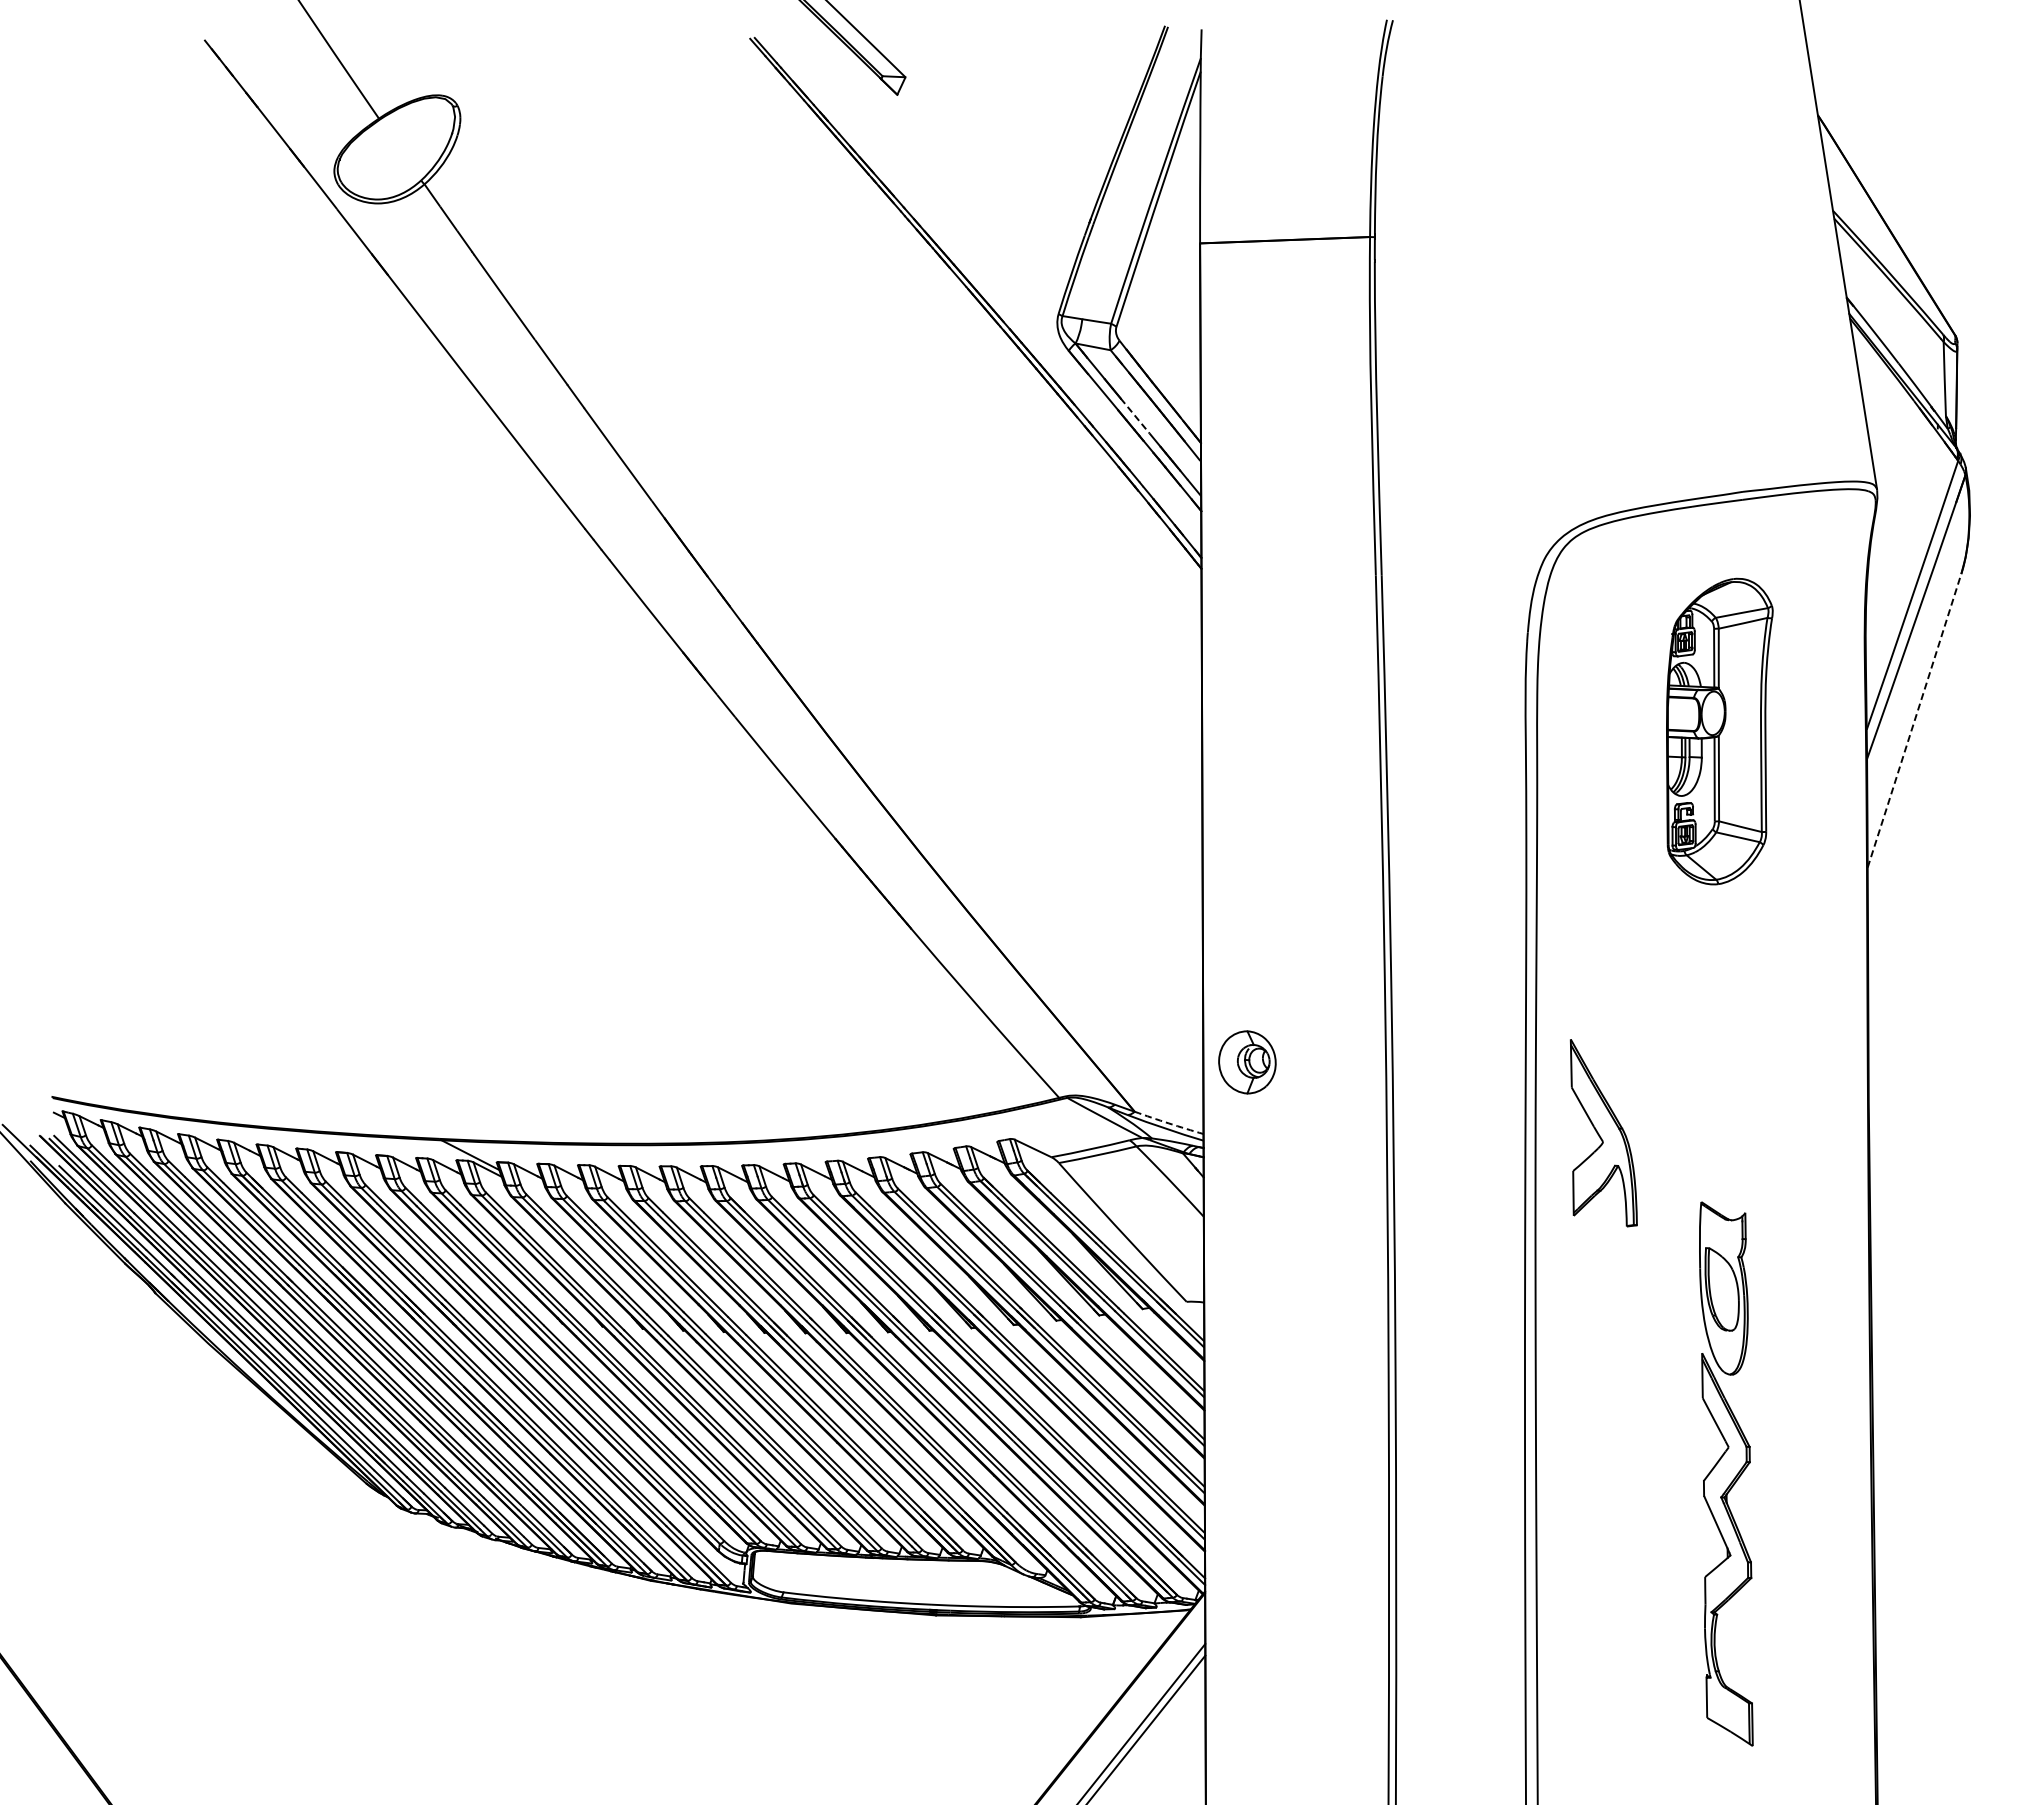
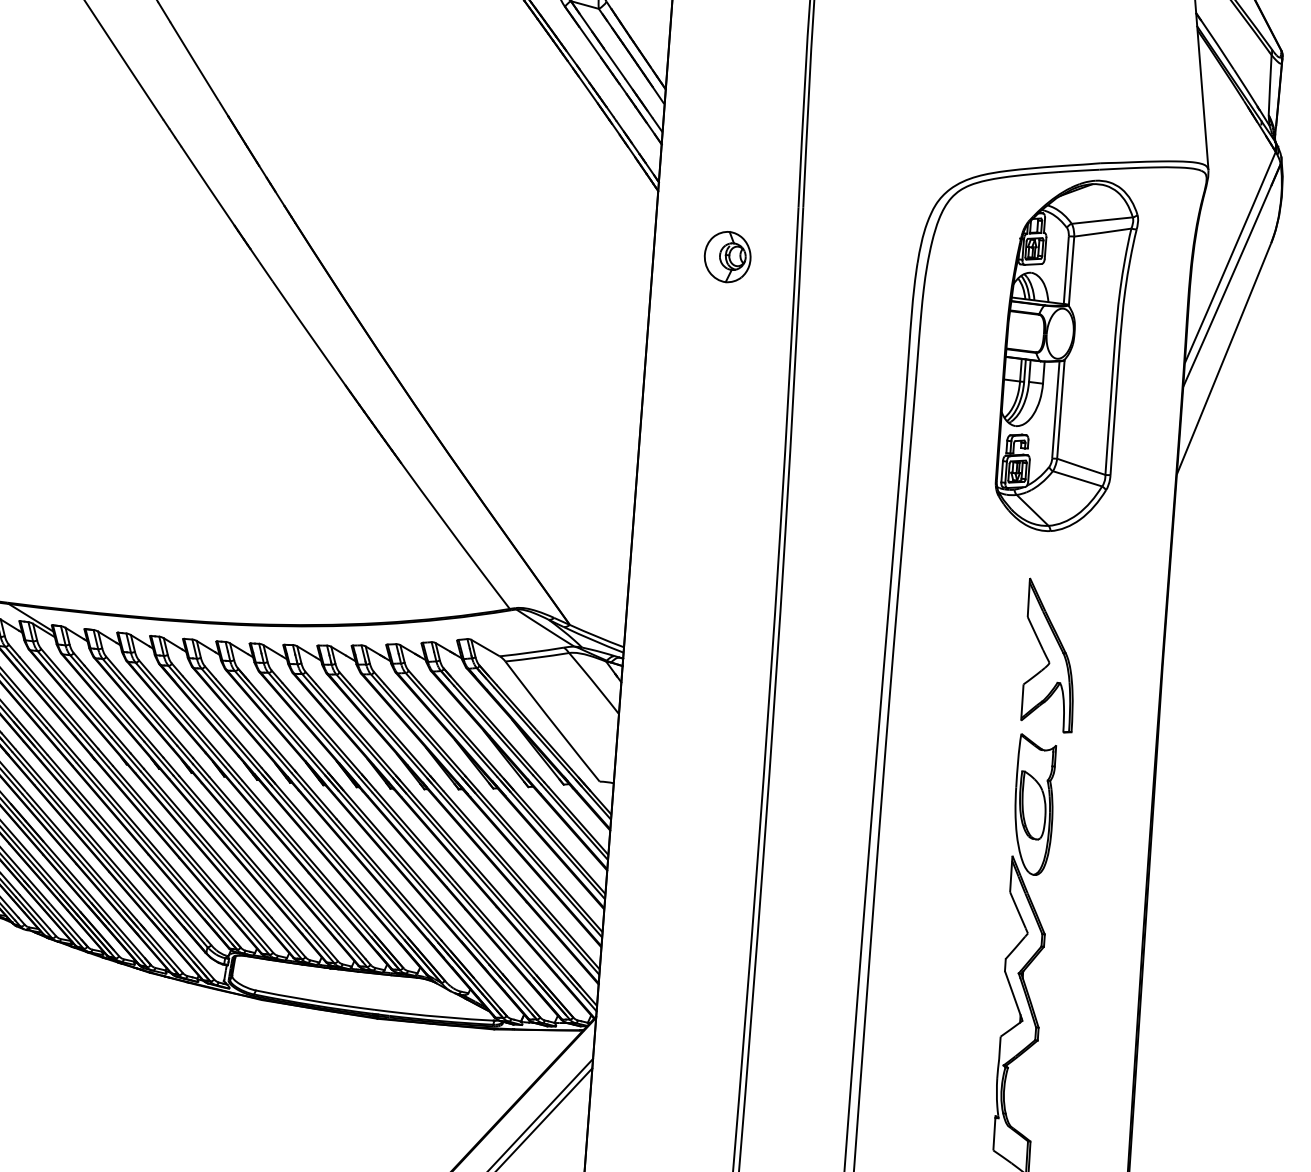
line: (1135, 415) -> (614, 63), dashed -> solid
line: (1914, 721) -> (1223, 359), dashed -> solid
part: (1719, 731) -> (1065, 355), size x1.43
part: (1247, 1062) -> (727, 257), moved
arc: (1168, 1123) -> (596, 636), dashed -> solid
part: (1603, 1133) -> (1050, 656), moved

